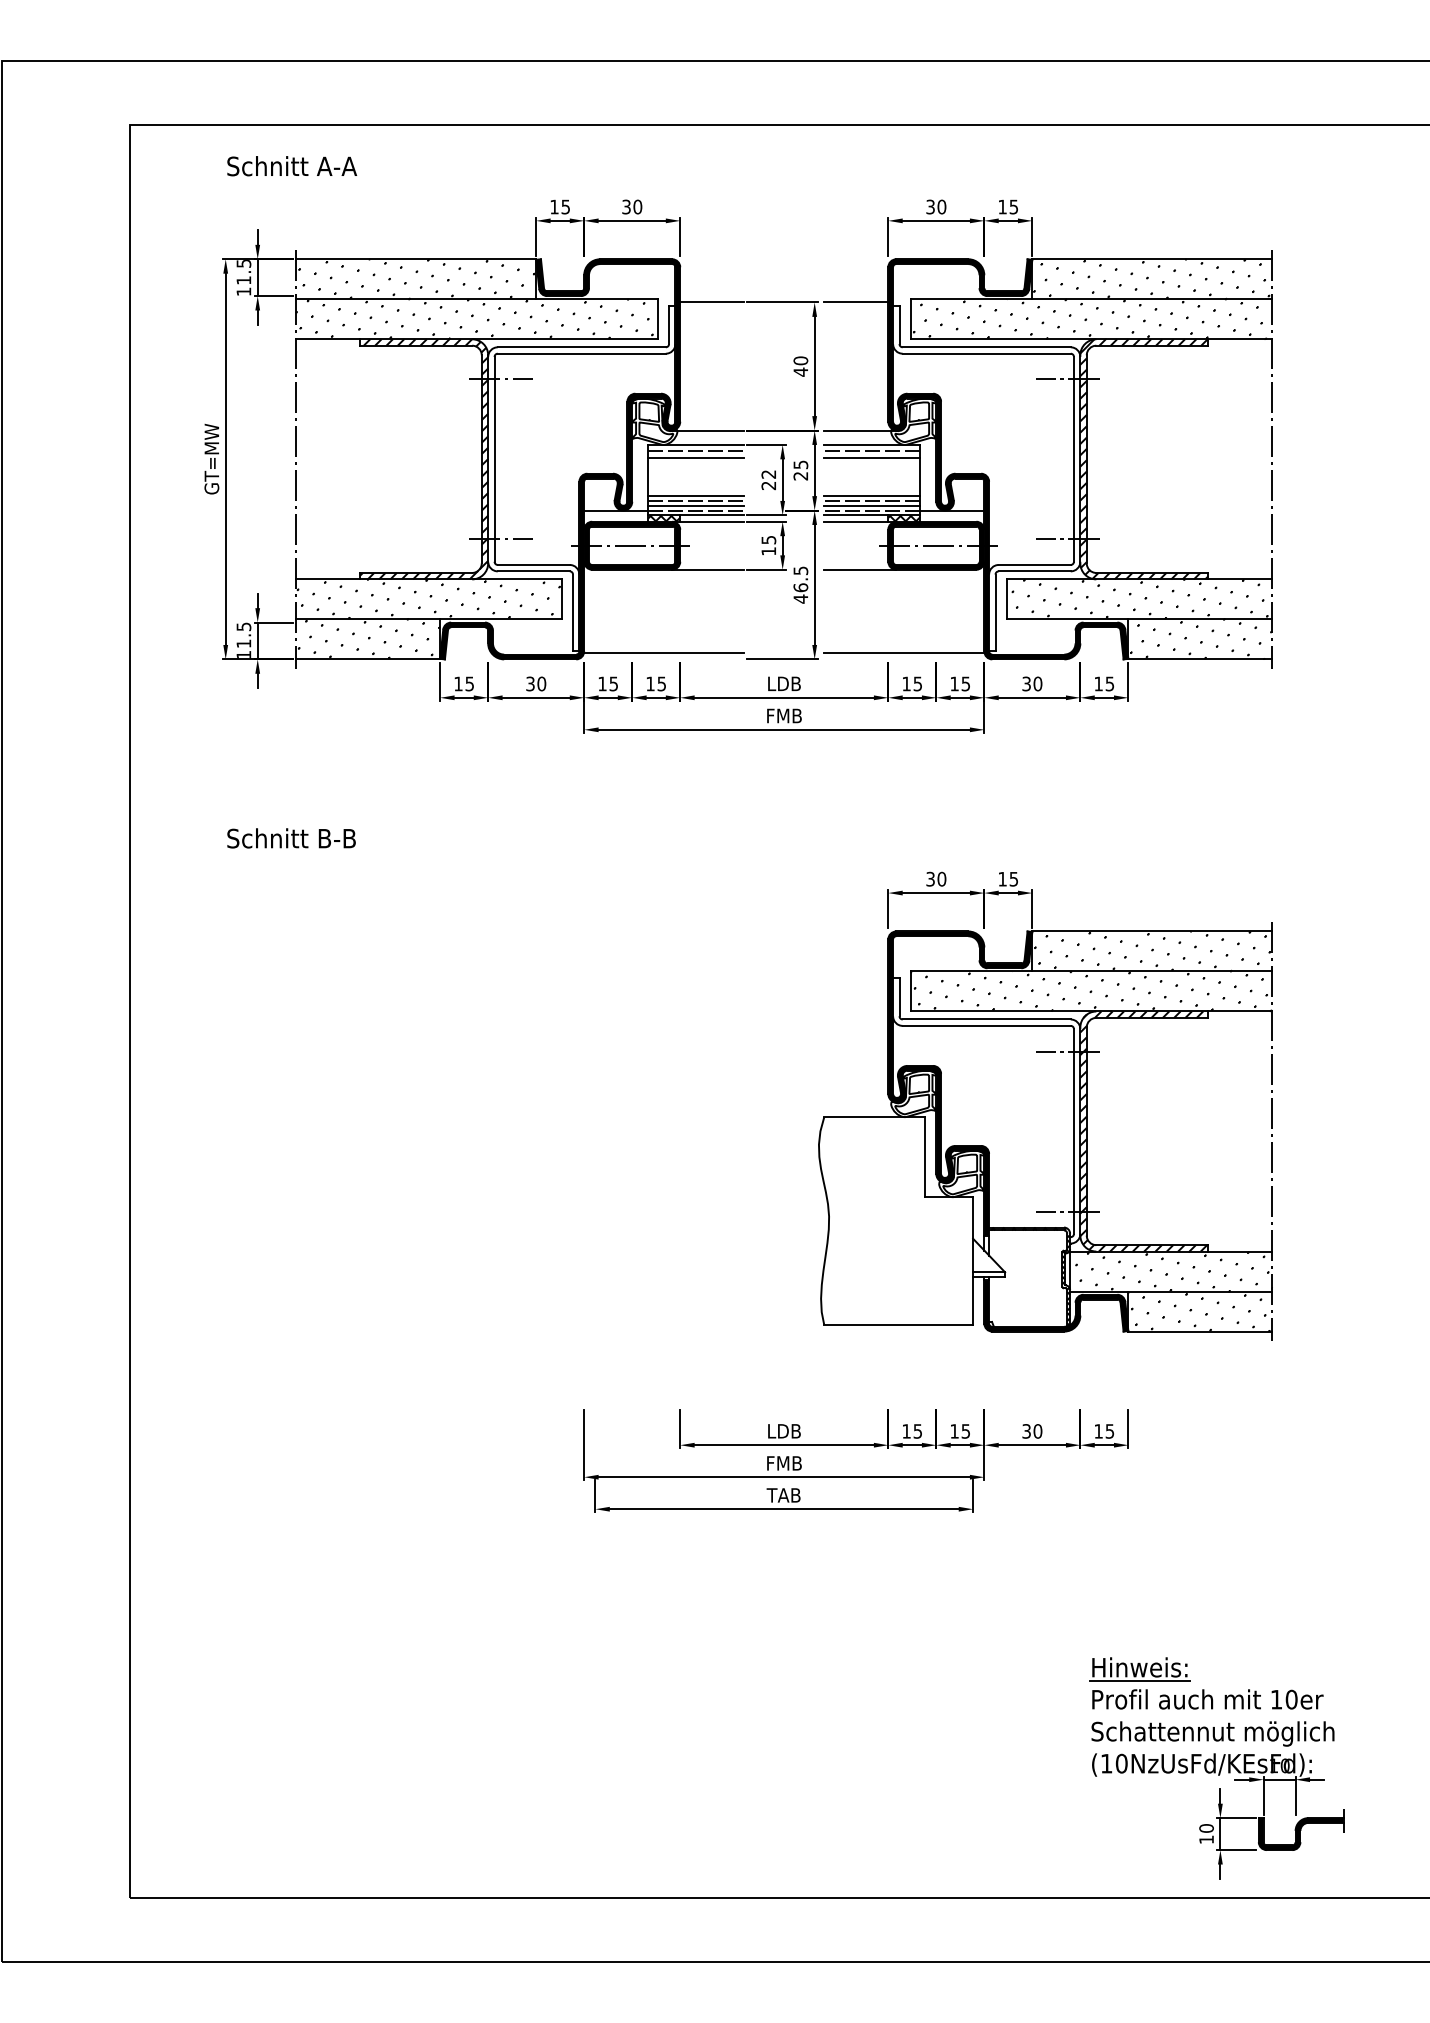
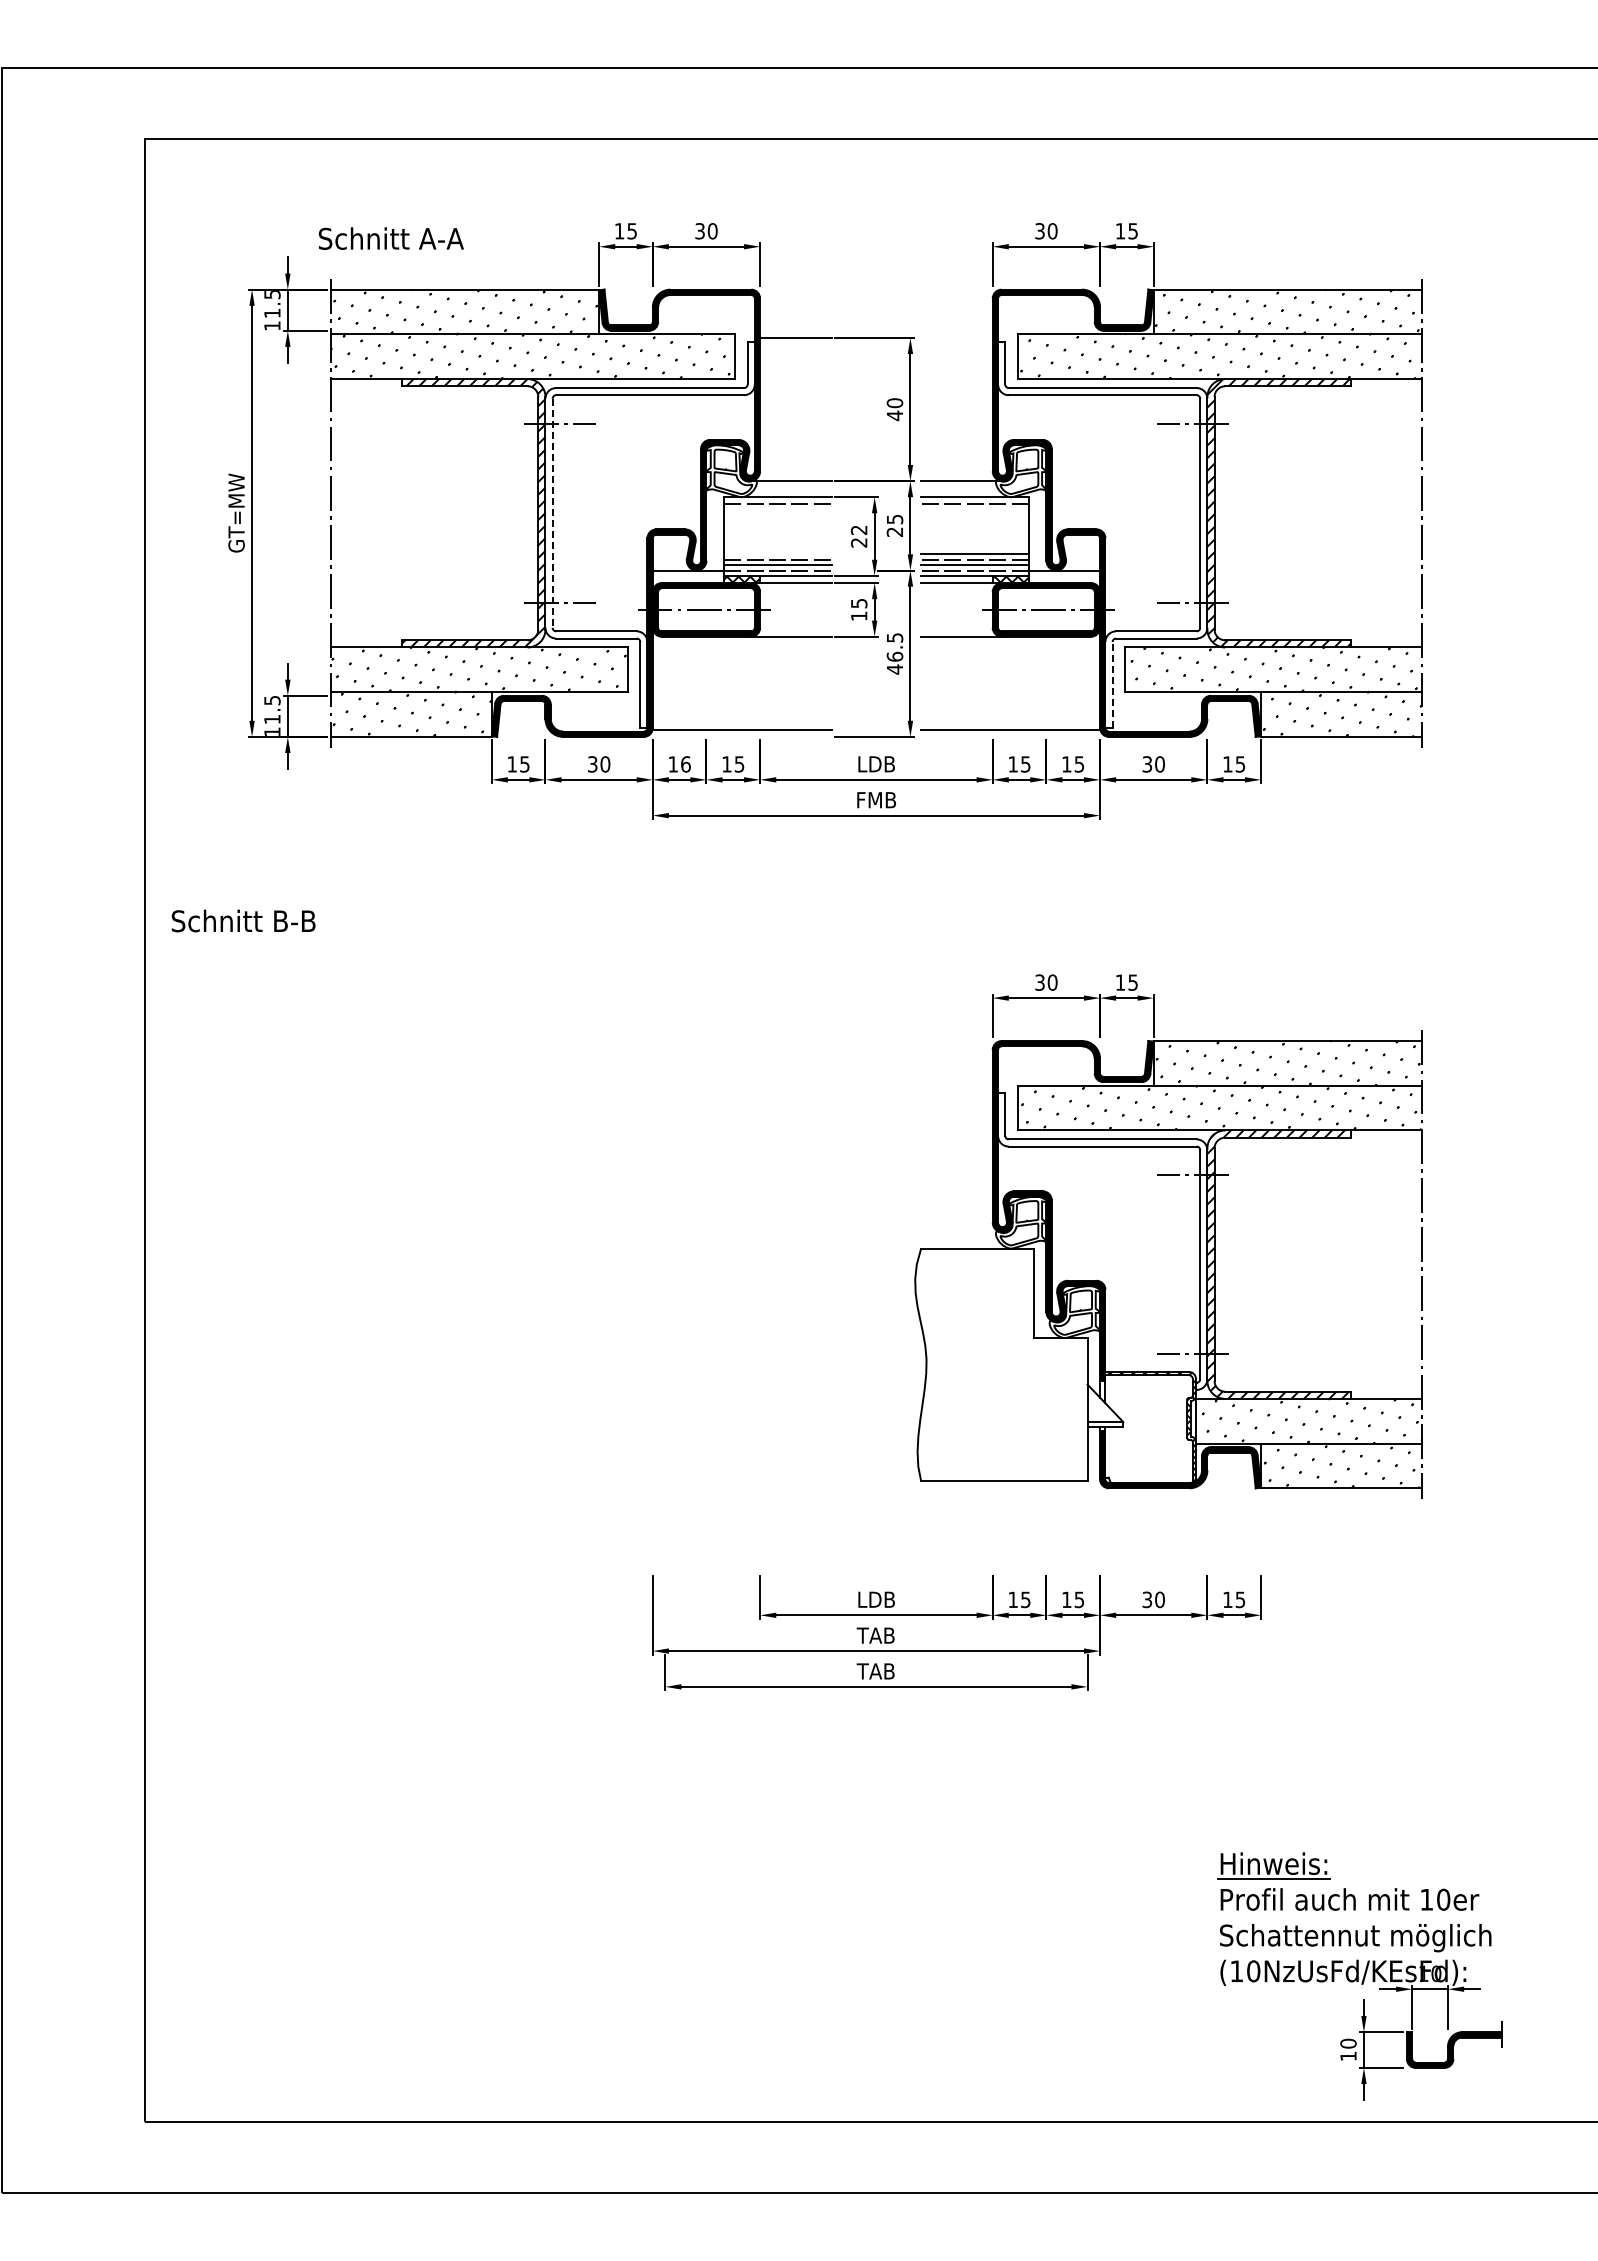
text: (291, 166) -> (390, 238), moved
line: (855, 302) -> (956, 337), removed
line: (695, 457) -> (777, 511), removed
line: (872, 457) -> (974, 511), removed
line: (494, 459) -> (552, 513), solid -> dashed
line: (695, 496) -> (777, 554), removed
line: (995, 613) -> (1112, 685), solid -> dashed
text: (613, 684) -> (685, 764), 15 -> 16
text: (291, 837) -> (243, 920), moved
text: (784, 1463) -> (876, 1635), FMB -> TAB

